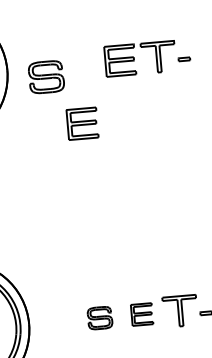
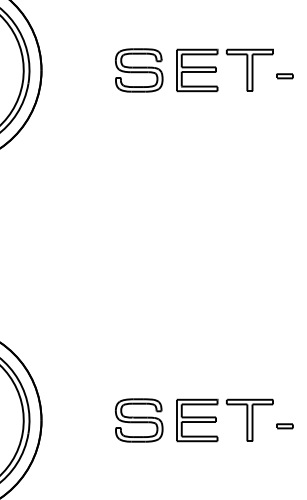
part: (46, 77) -> (139, 70), moved
part: (82, 123) -> (138, 152), removed
part: (142, 314) -> (197, 420), size x1.43
part: (100, 318) -> (139, 420), size x1.43

